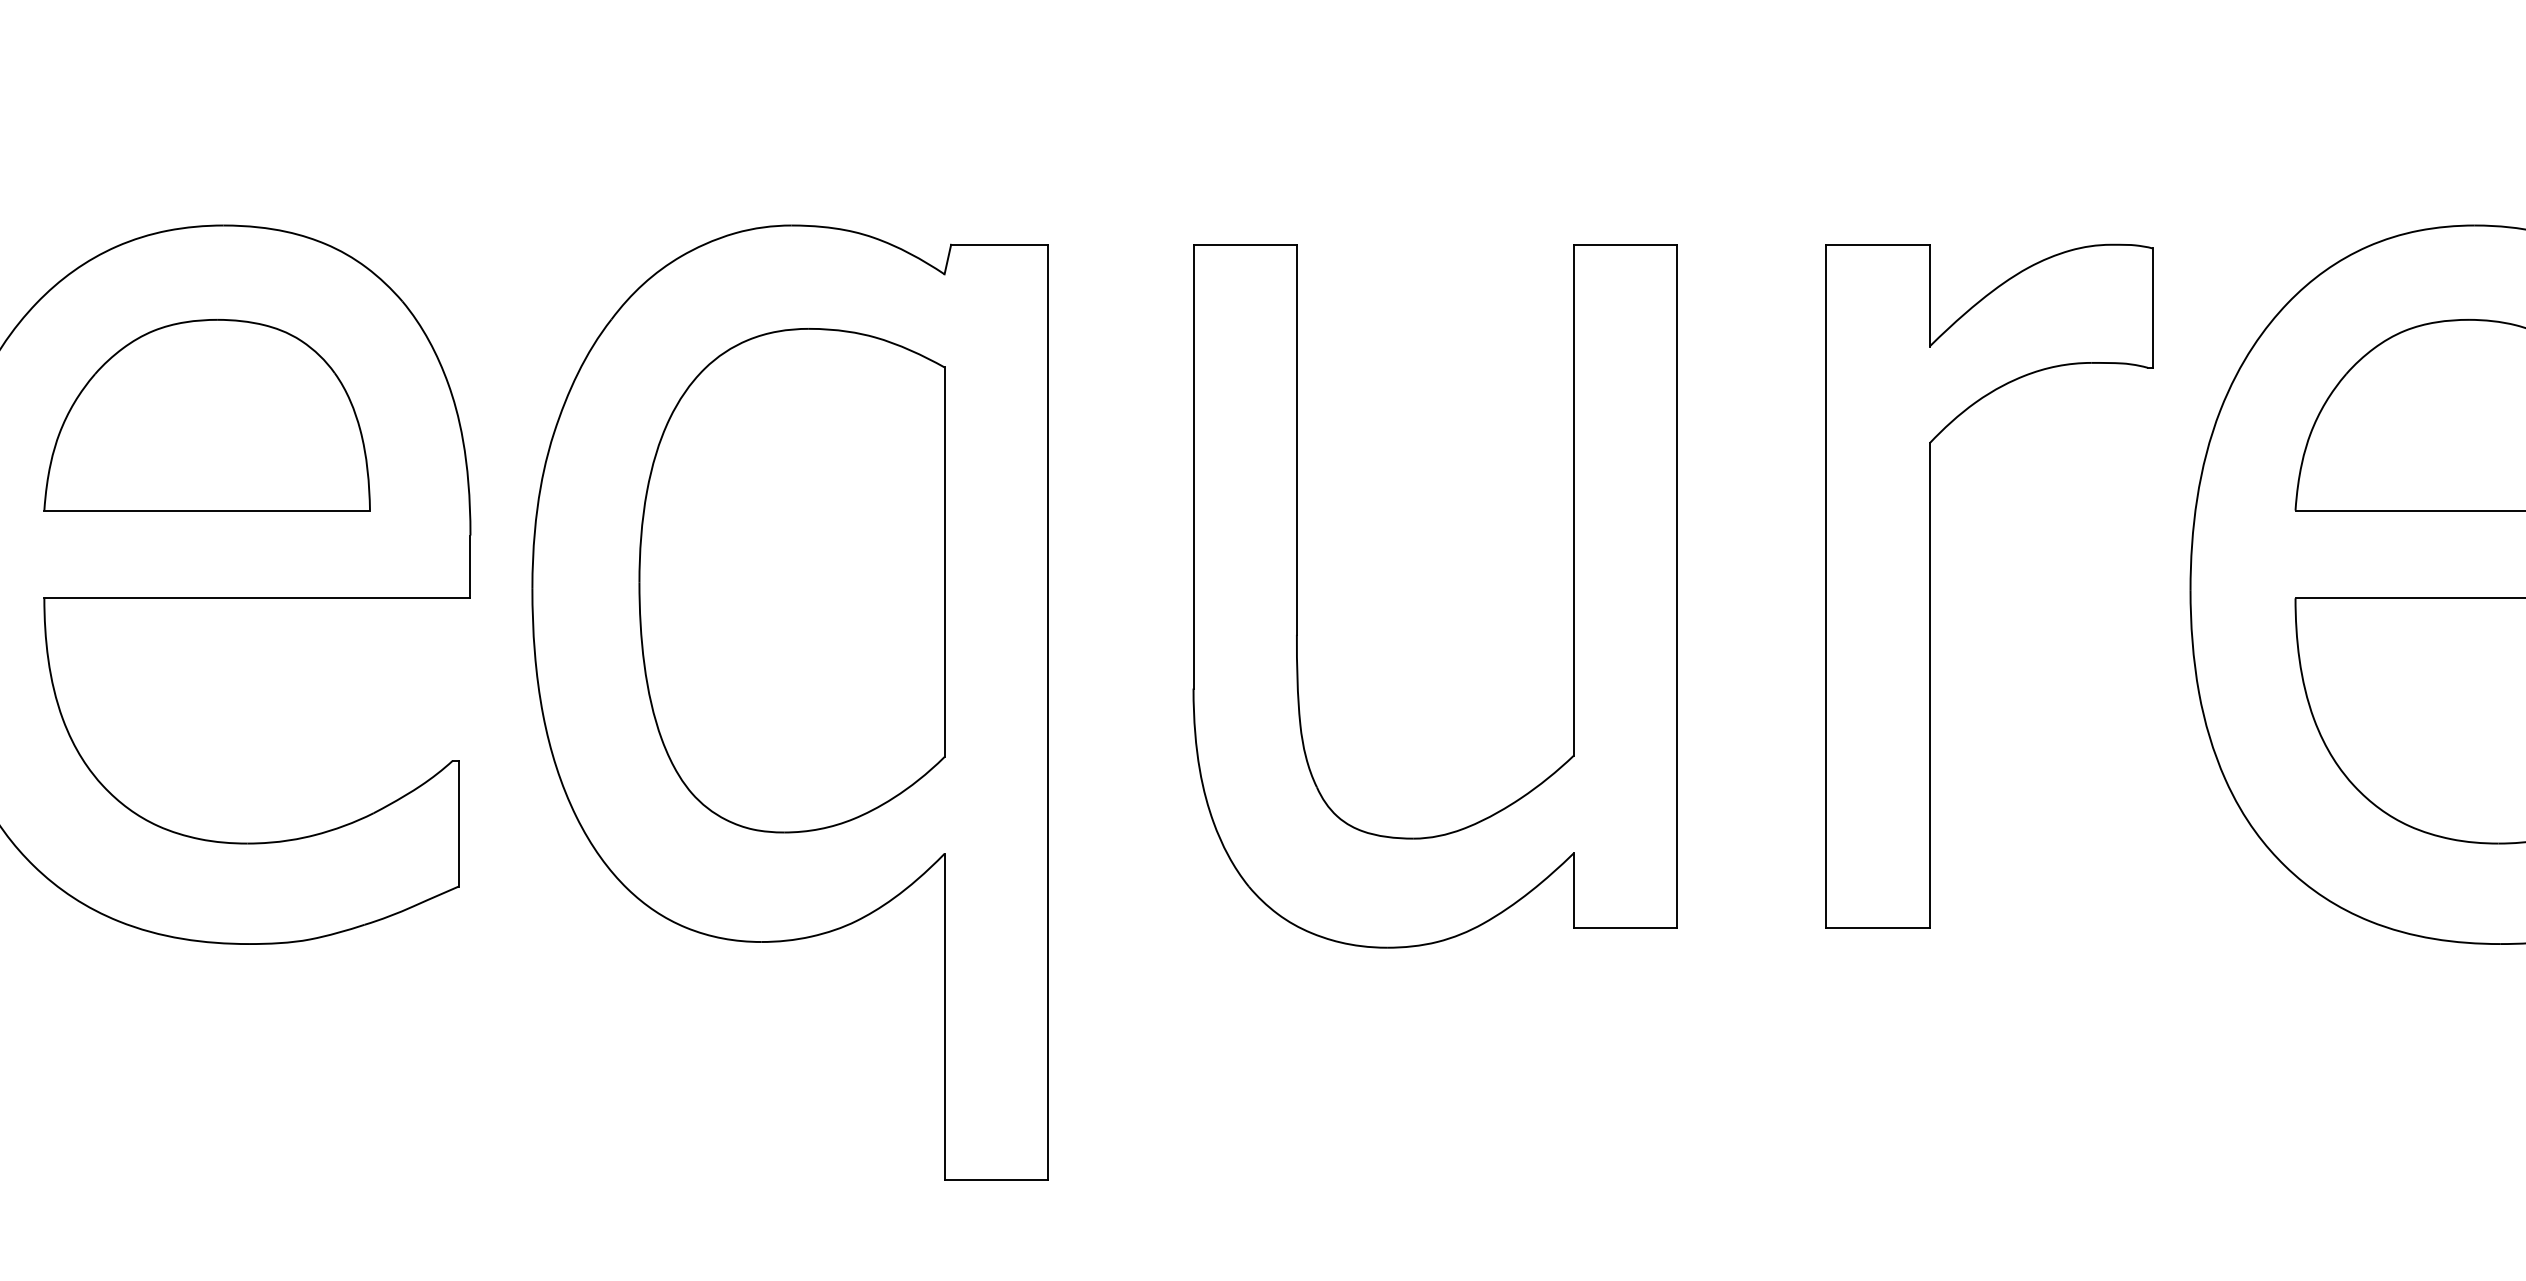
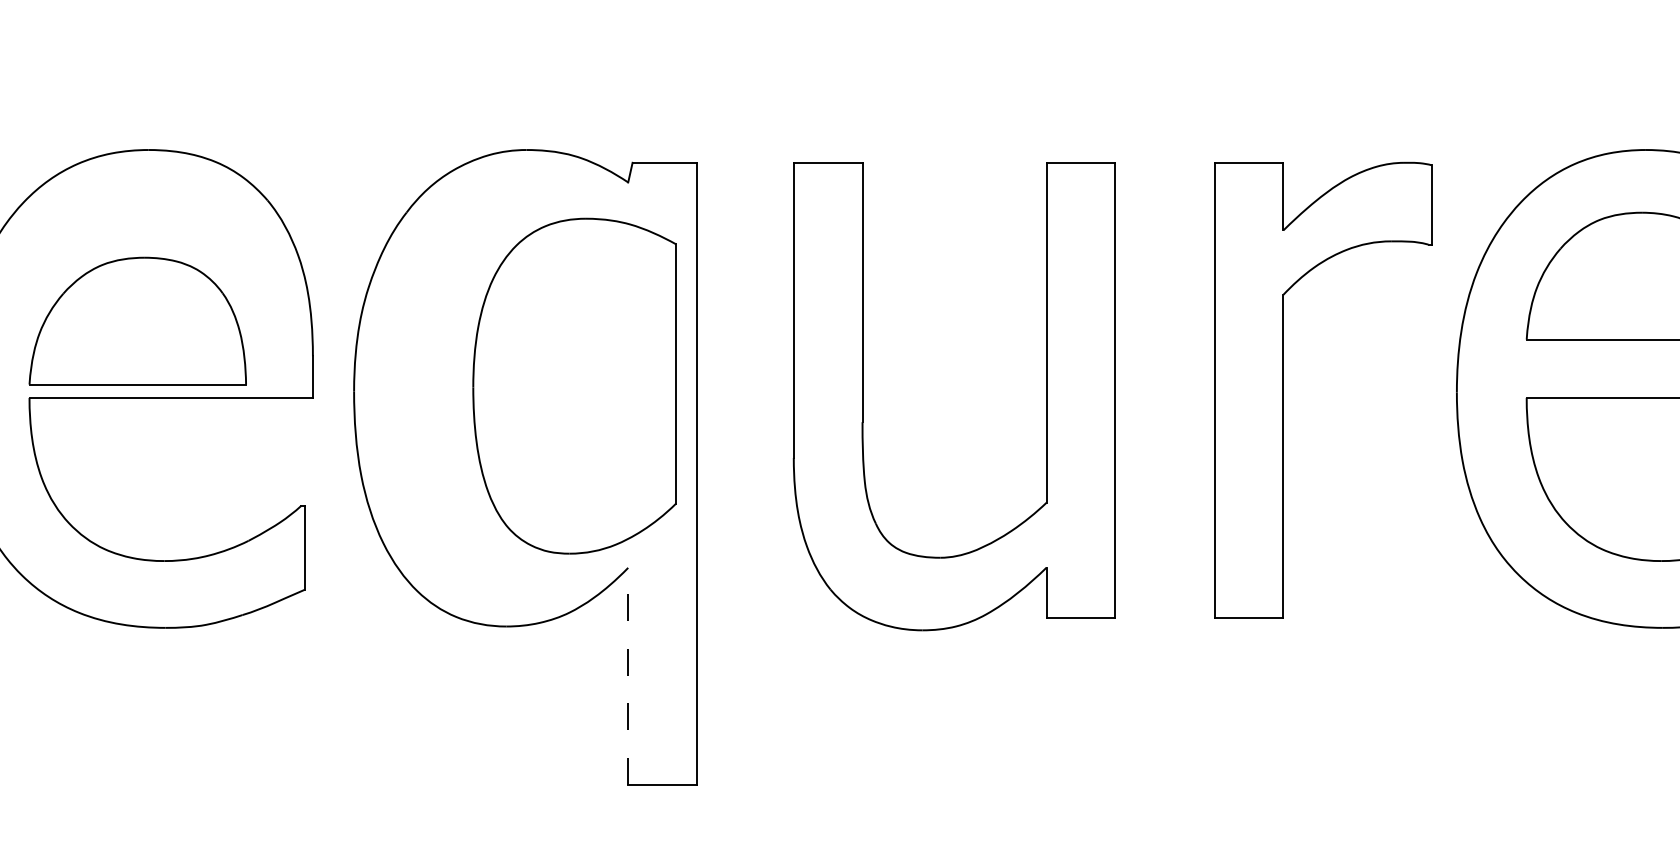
part: (206, 414) -> (137, 320), moved
part: (791, 579) -> (574, 385), moved
line: (944, 1017) -> (628, 676), solid -> dashed

